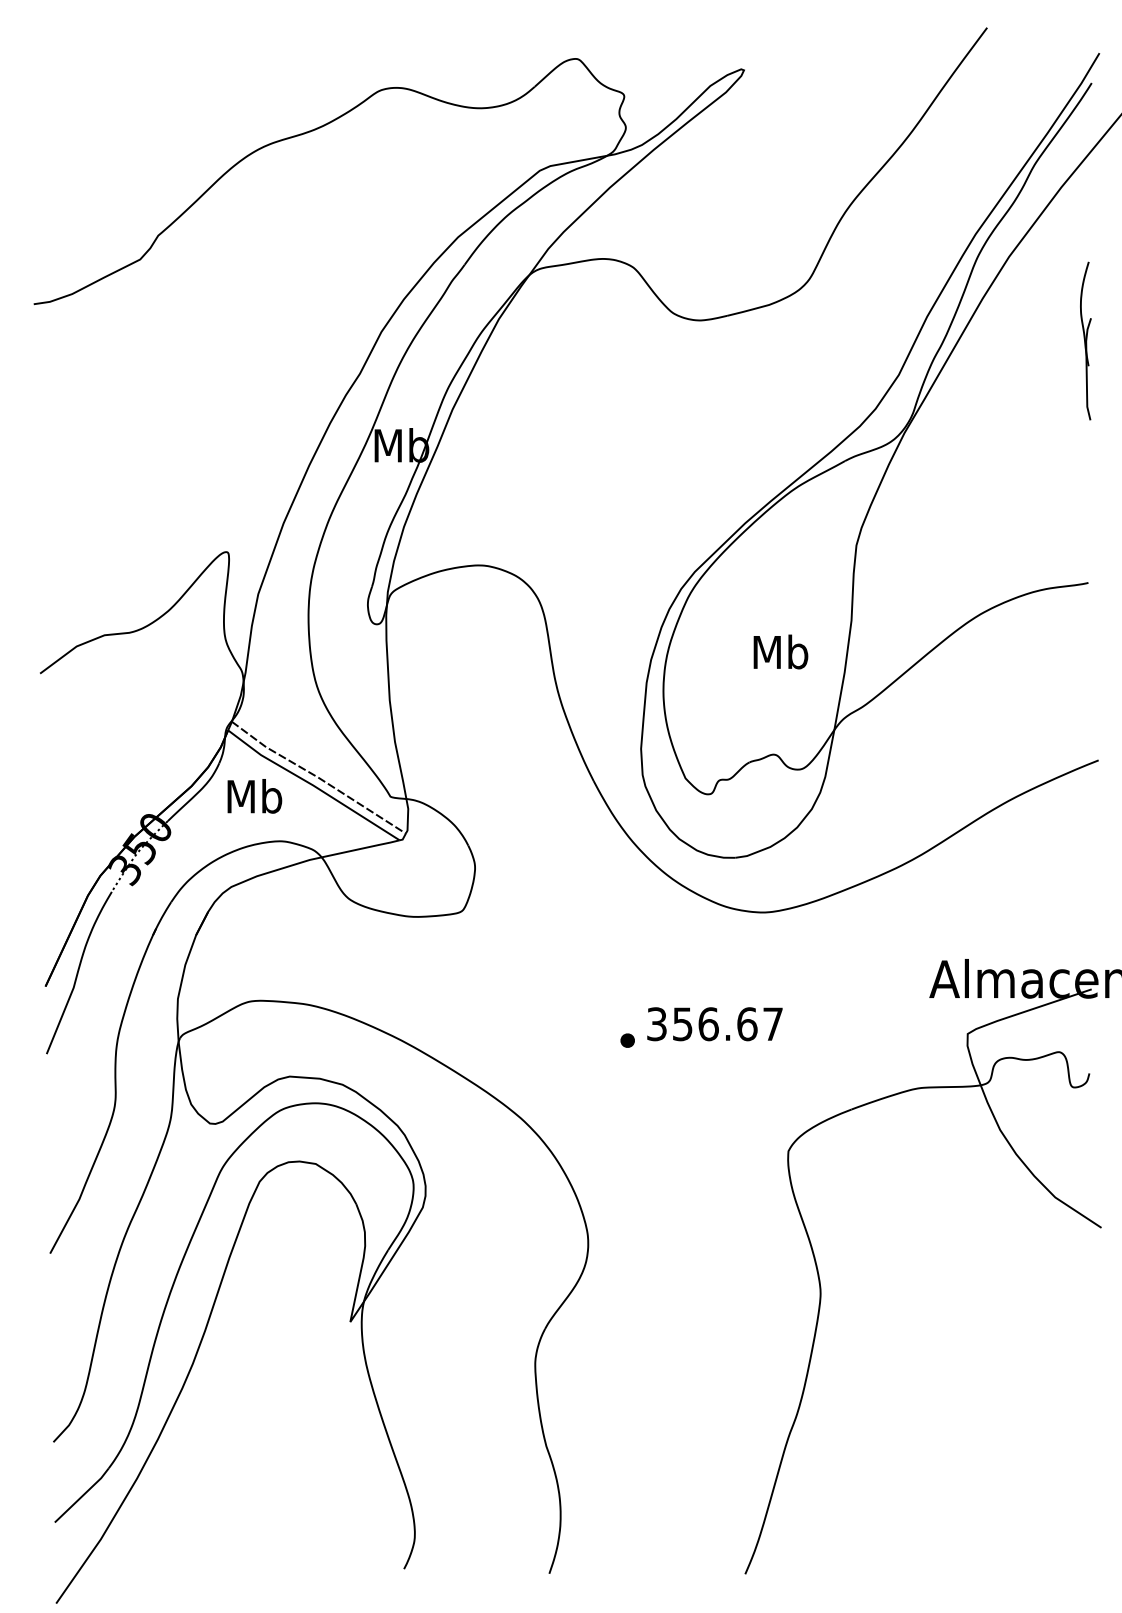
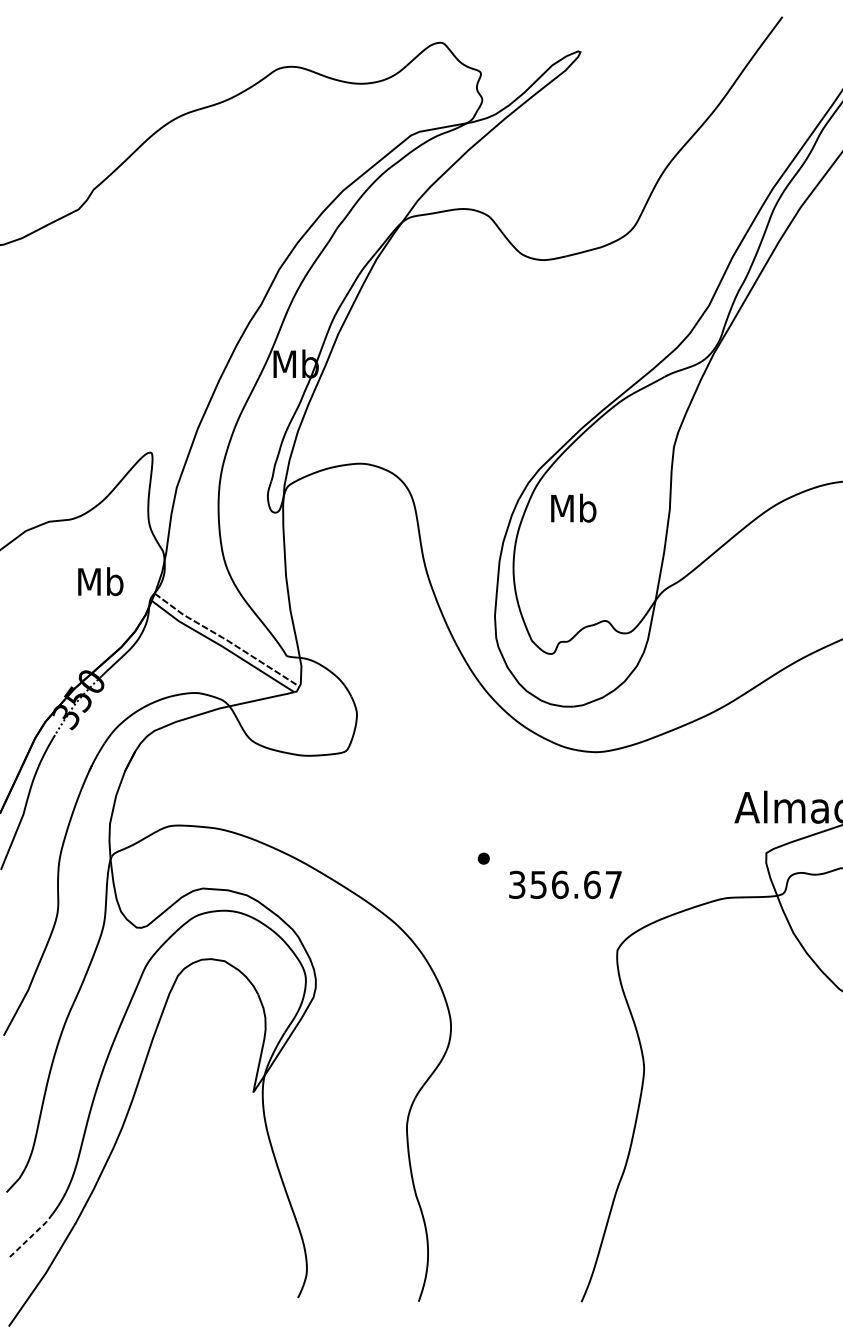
text: (780, 651) -> (573, 507), moved
text: (254, 796) -> (100, 581), moved
text: (714, 1024) -> (565, 885), moved
line: (82, 1495) -> (30, 1236), solid -> dashed

